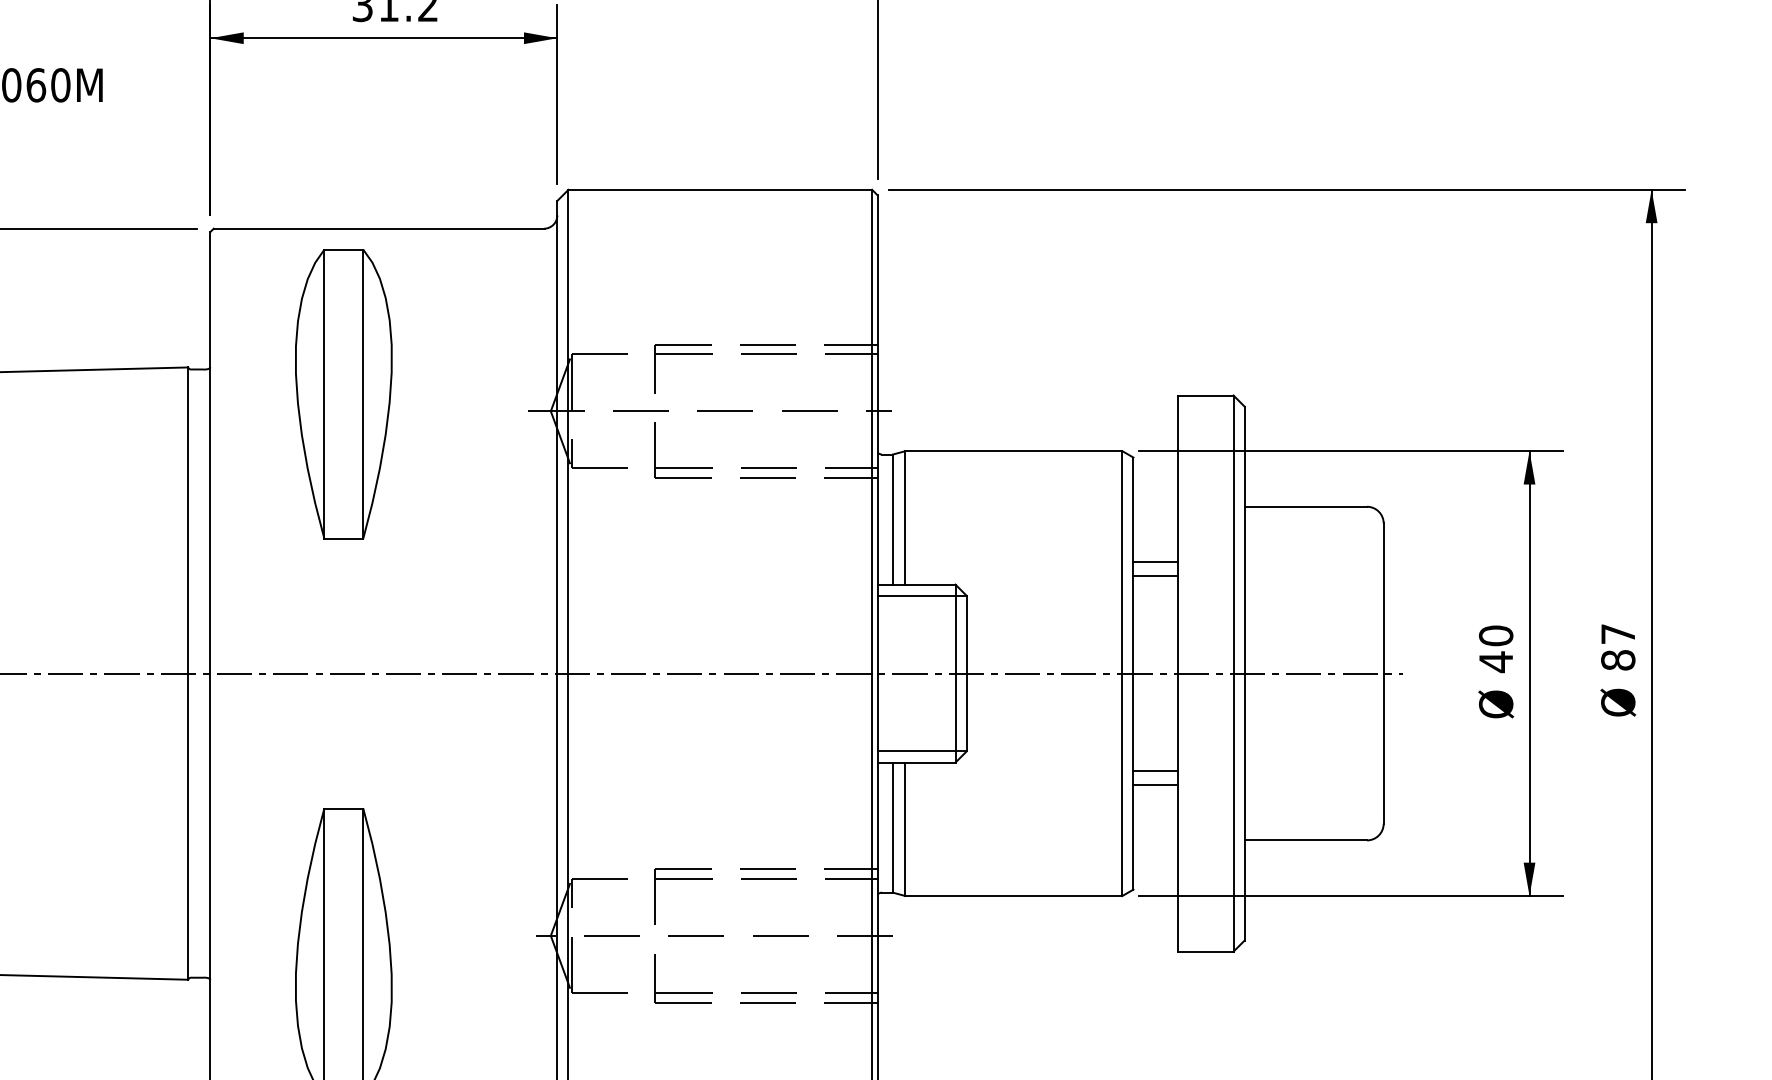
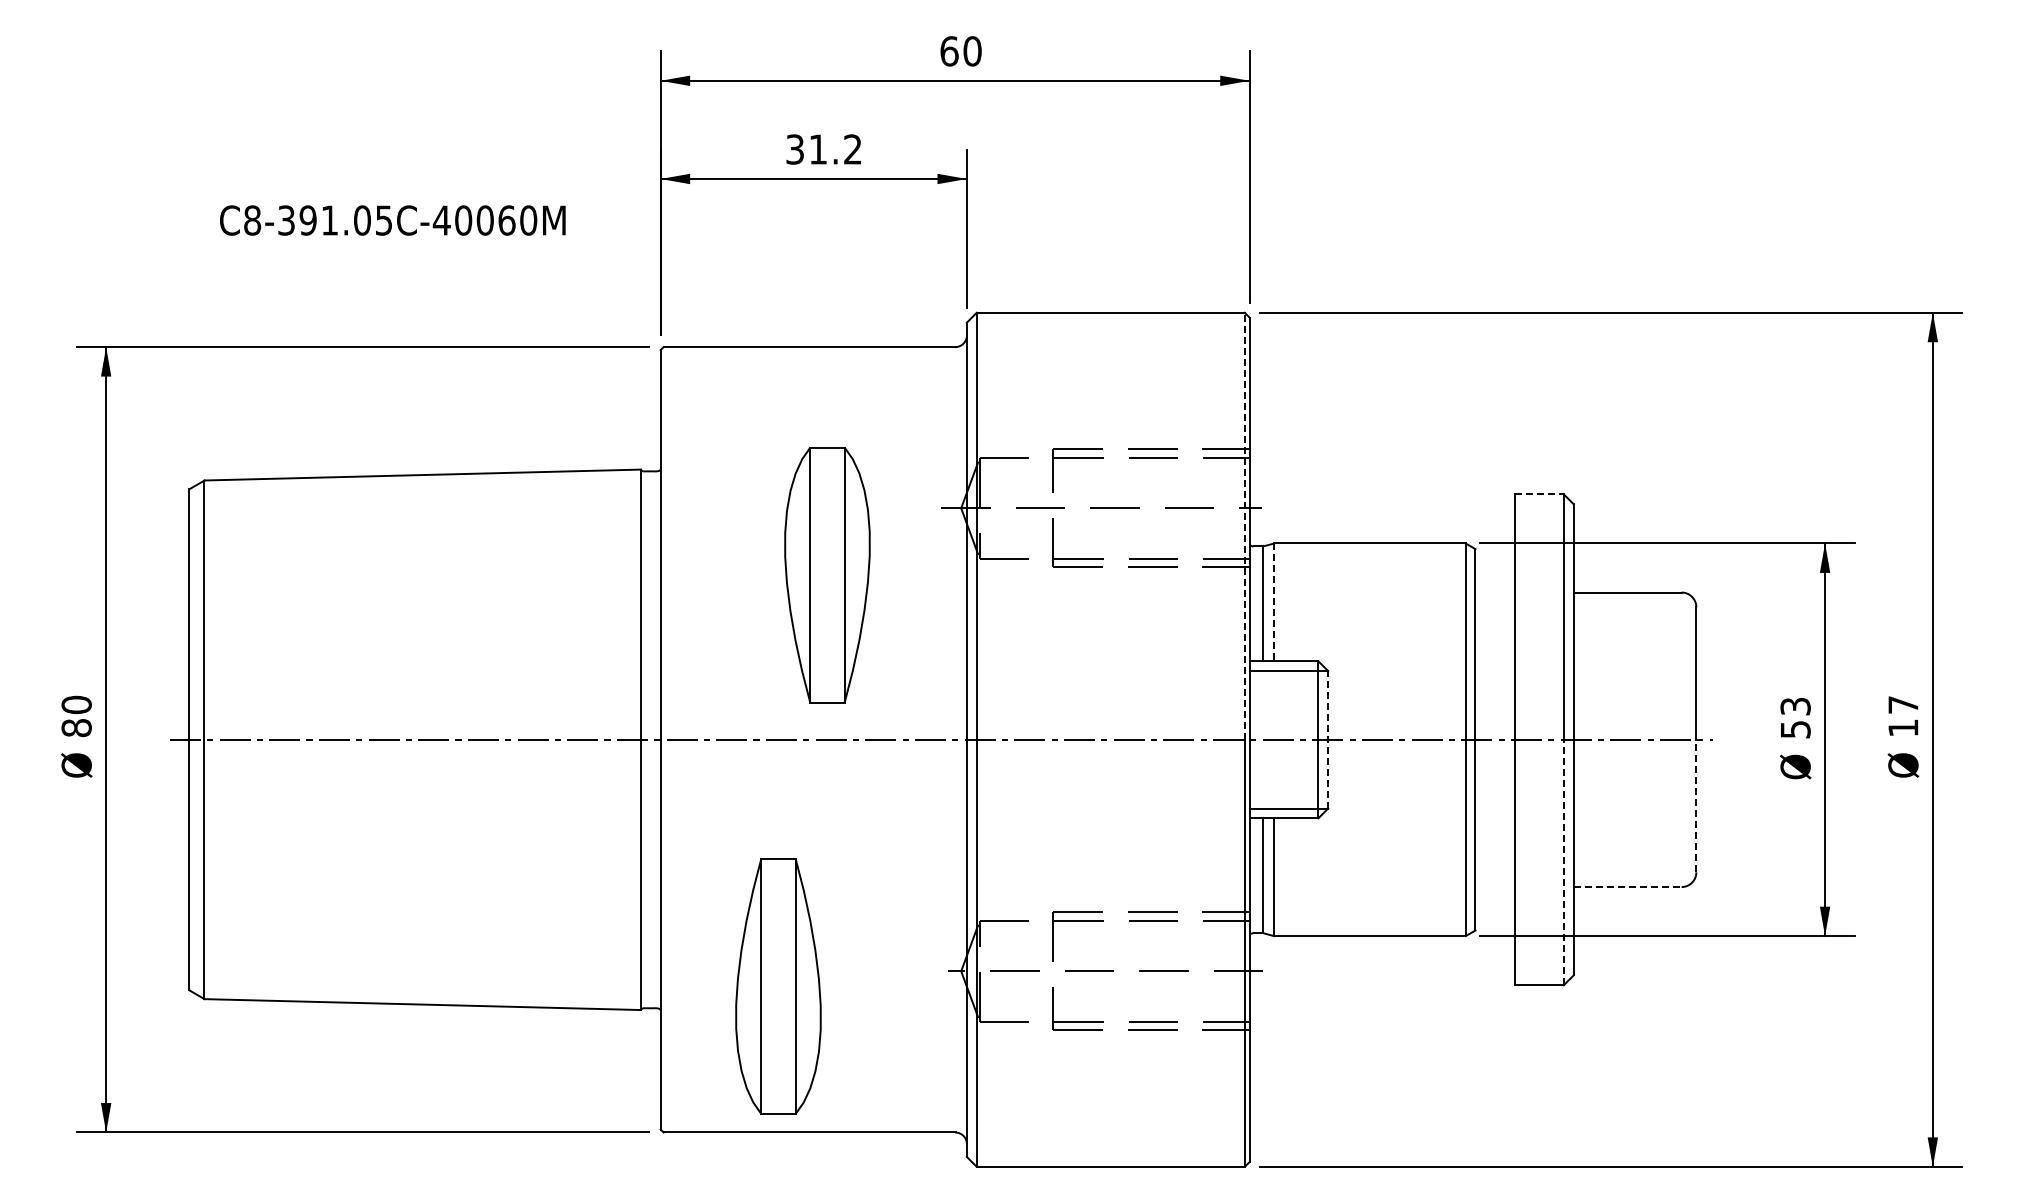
part: (343, 394) -> (827, 575), moved
line: (1205, 395) -> (1539, 494), solid -> dashed
line: (871, 431) -> (1244, 526), solid -> dashed
line: (905, 518) -> (1274, 602), solid -> dashed
line: (1155, 562) -> (1494, 641), removed
line: (1155, 575) -> (1494, 653), removed
text: (1496, 649) -> (1795, 718), 40 -> 53
text: (1618, 660) -> (1903, 728), 87 -> 17
line: (966, 673) -> (1328, 739), solid -> dashed
line: (1383, 748) -> (1696, 805), solid -> dashed
line: (1155, 770) -> (1494, 825), removed
line: (1155, 784) -> (1494, 837), removed
line: (1233, 812) -> (1563, 862), solid -> dashed
line: (1305, 840) -> (1627, 887), solid -> dashed

